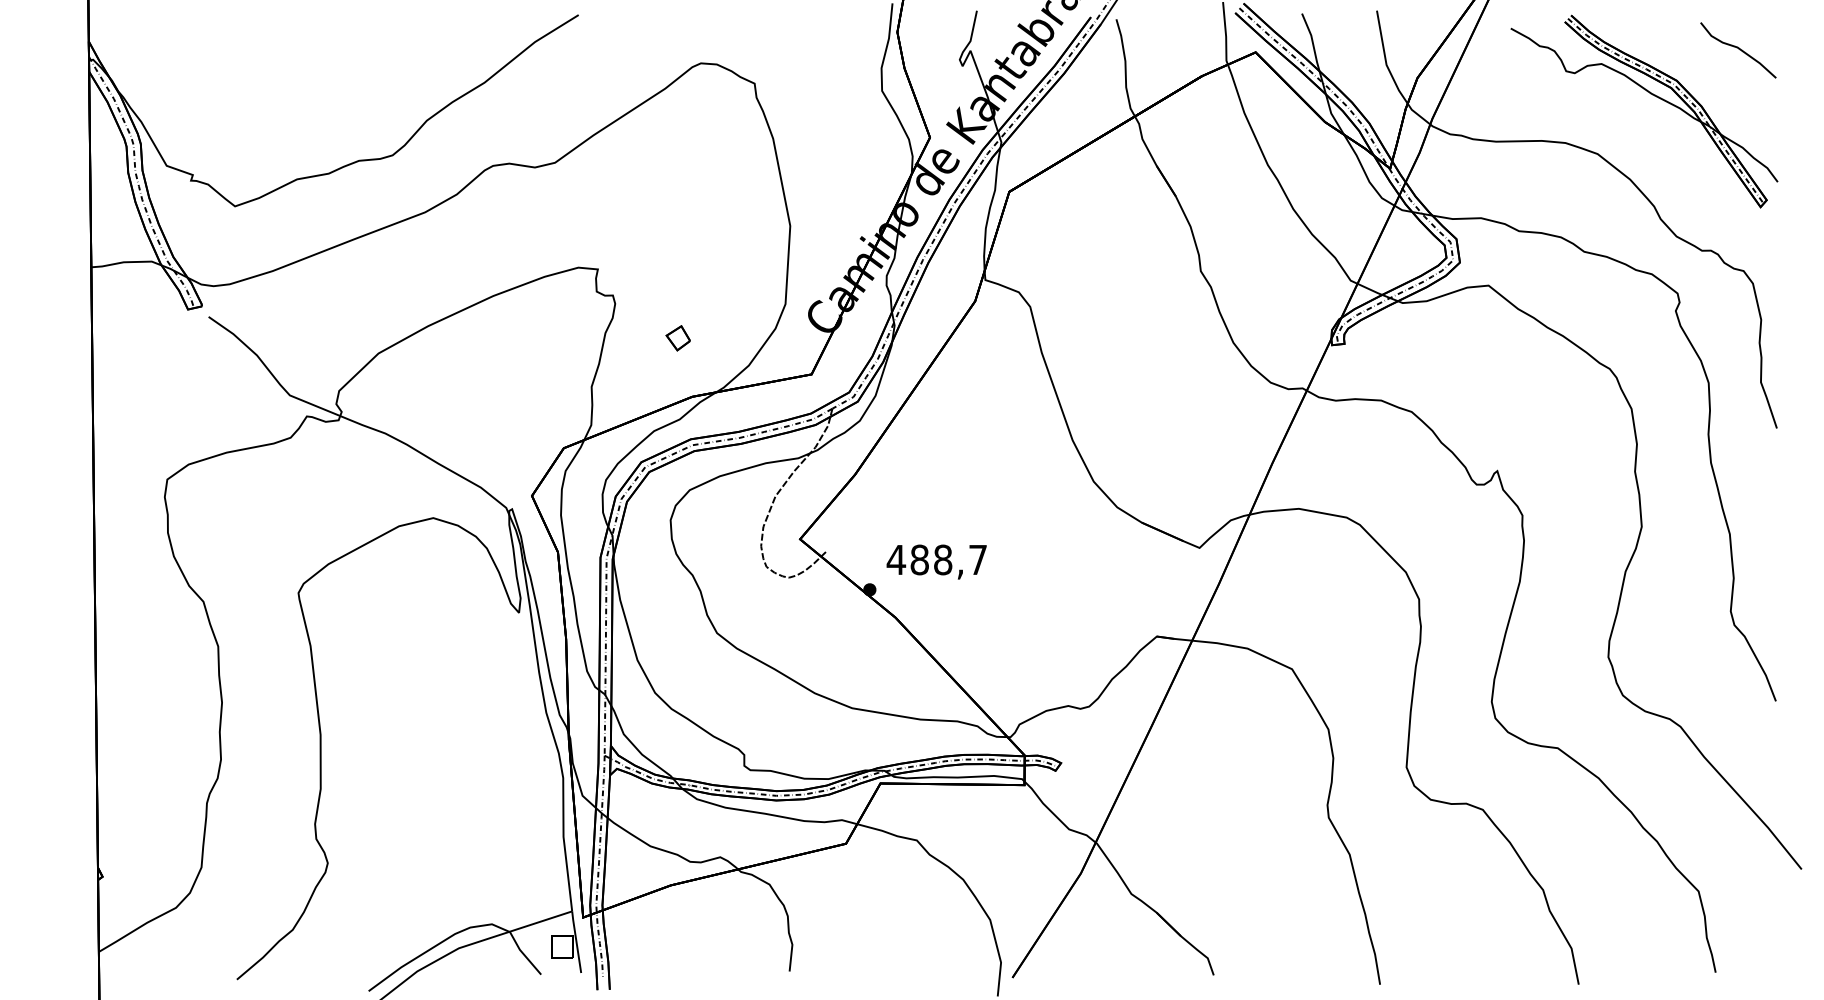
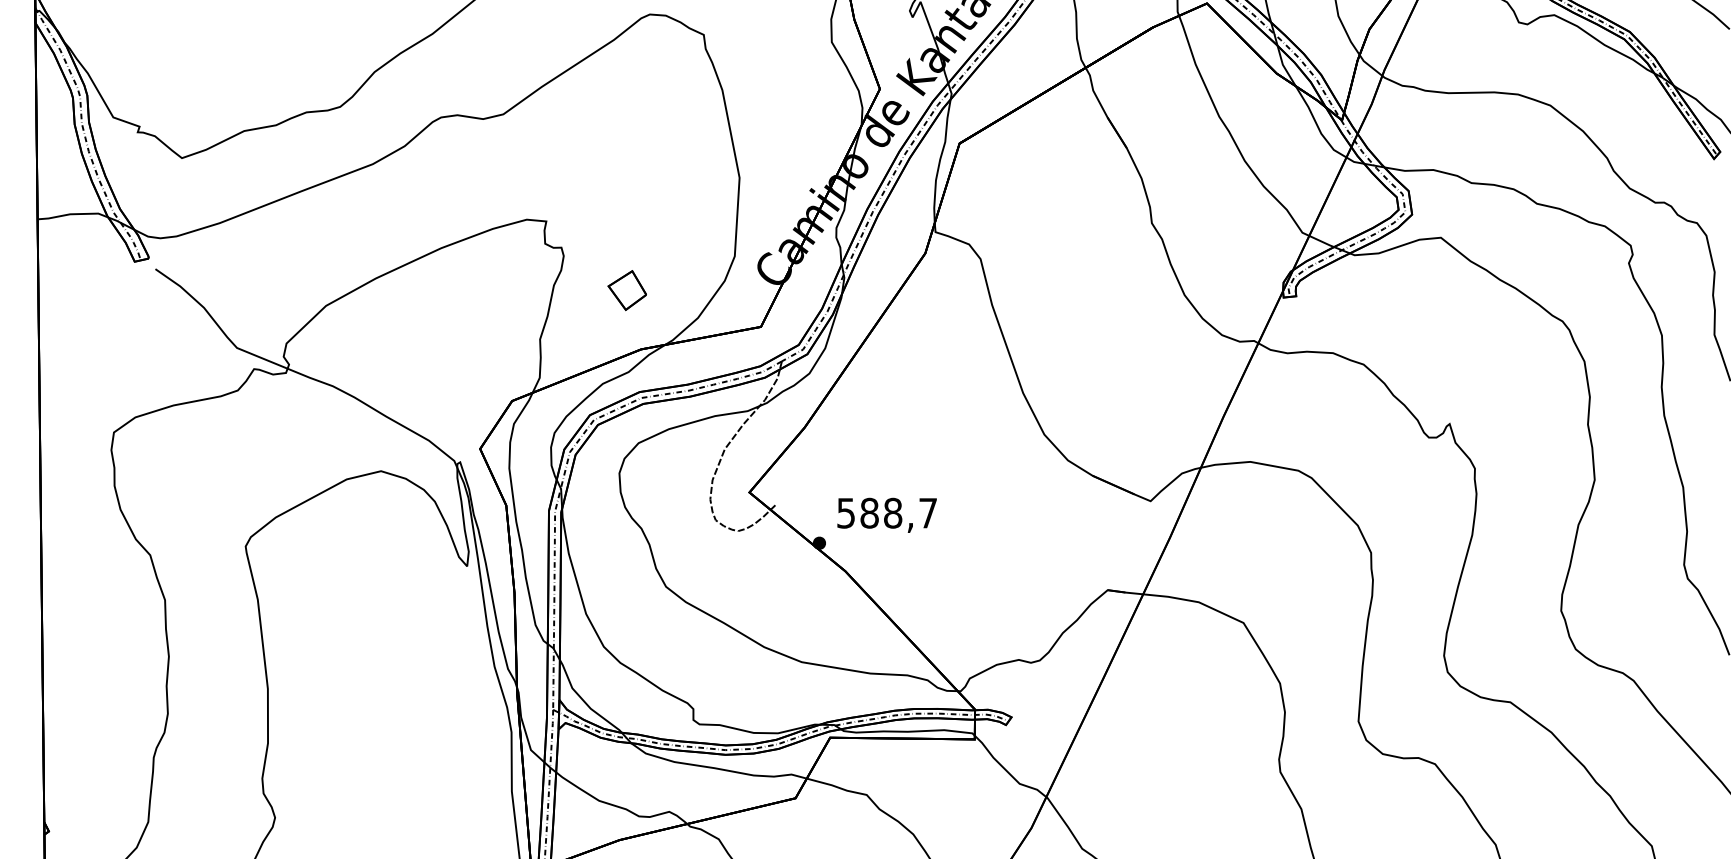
part: (677, 338) -> (626, 290), size x1.6
text: (896, 560) -> (846, 513), 488,7 -> 588,7

